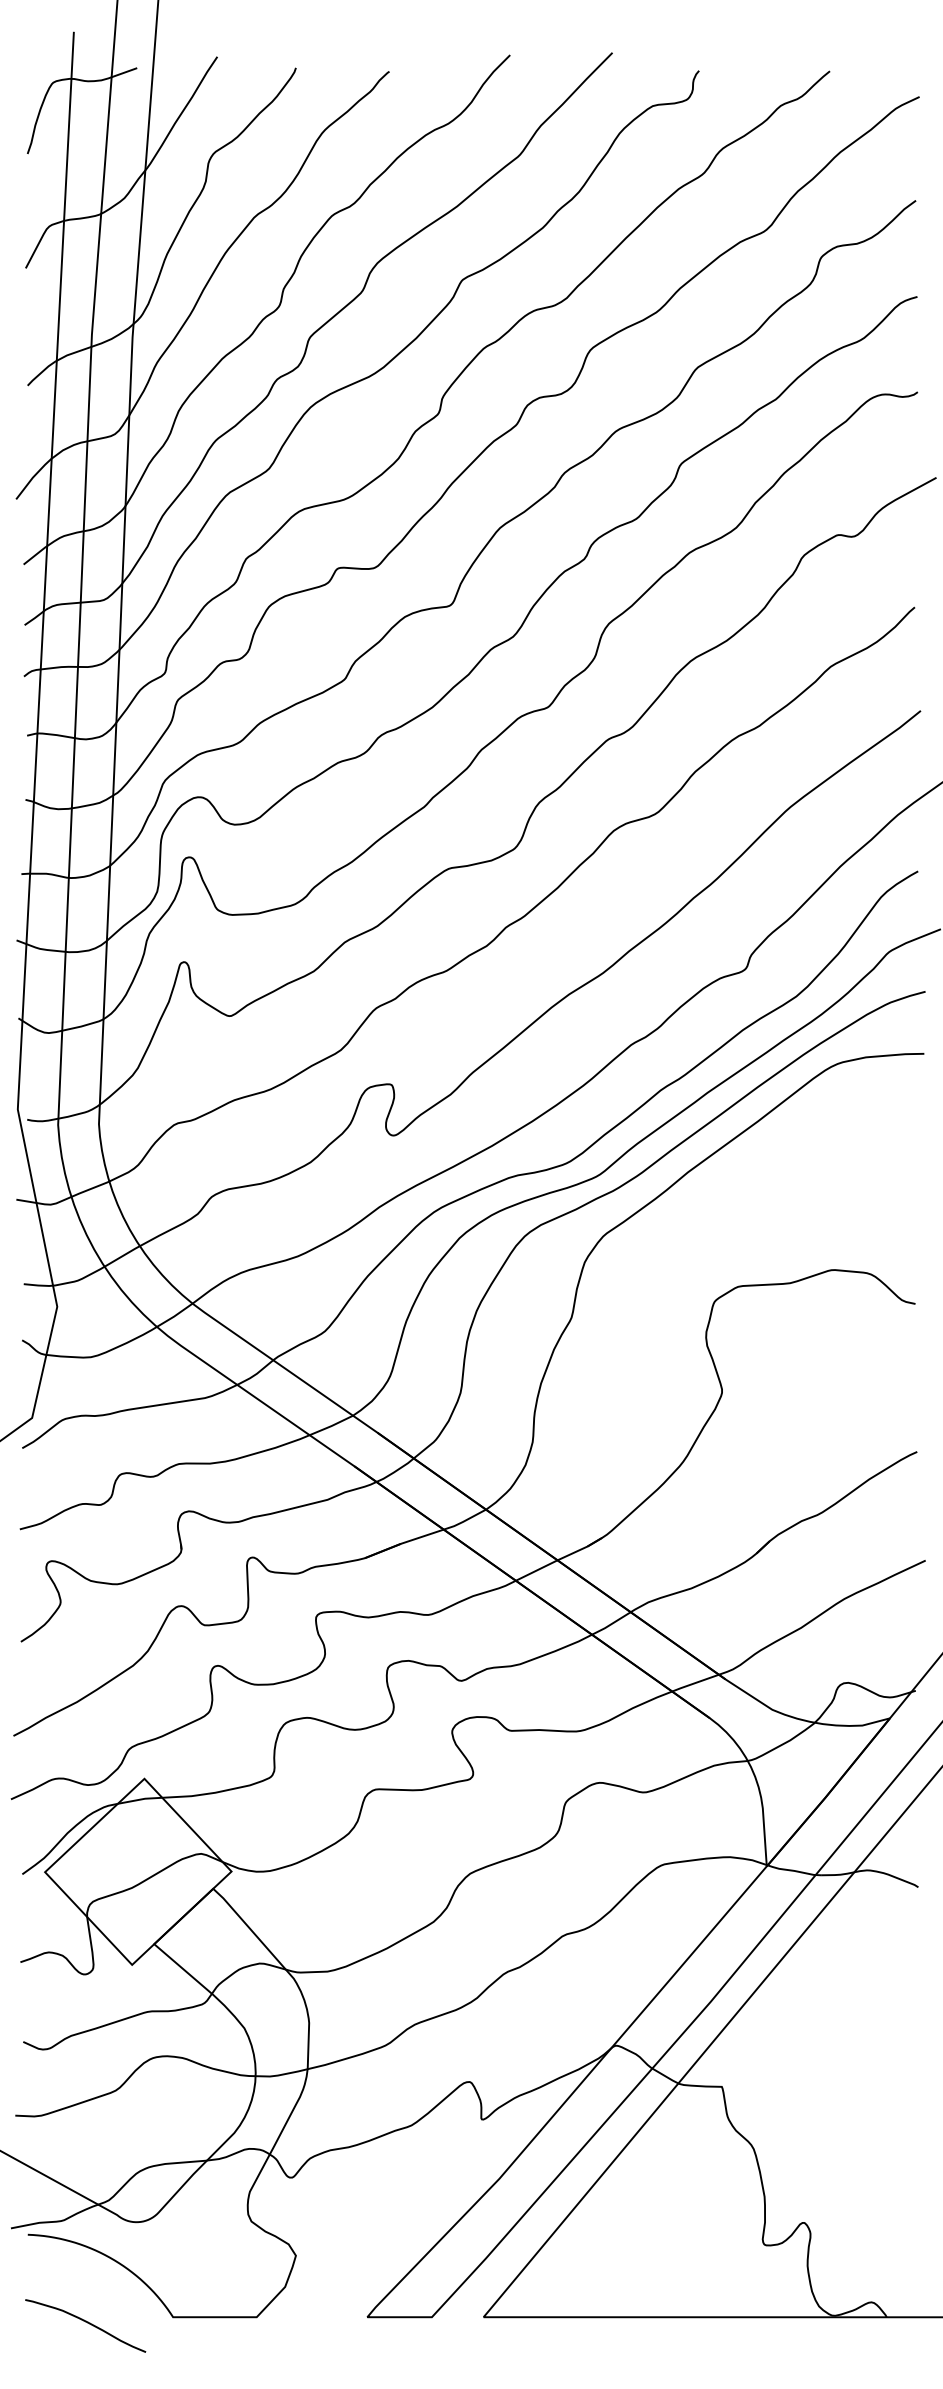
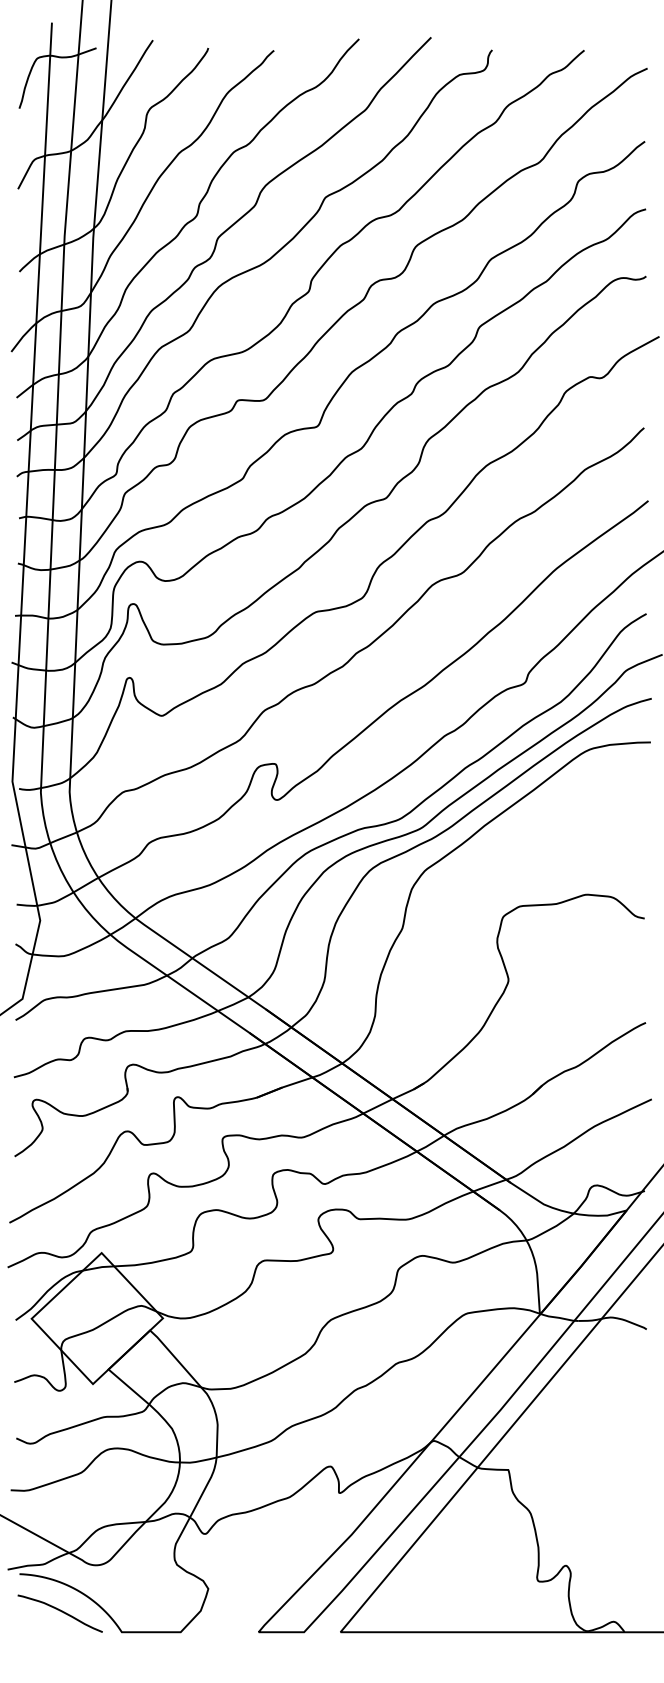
curve: (87, 2323) -> (61, 1612), moved

